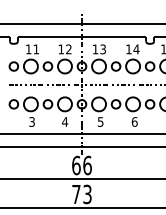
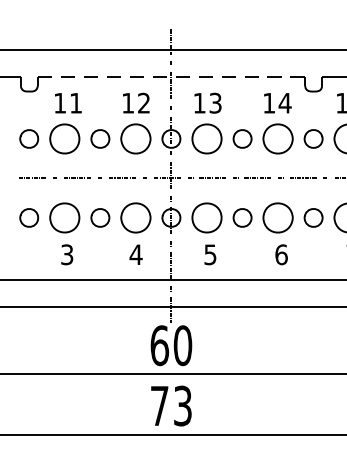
line: (82, 36) -> (172, 76), solid -> dashed
text: (87, 164) -> (182, 343), 66 -> 60

